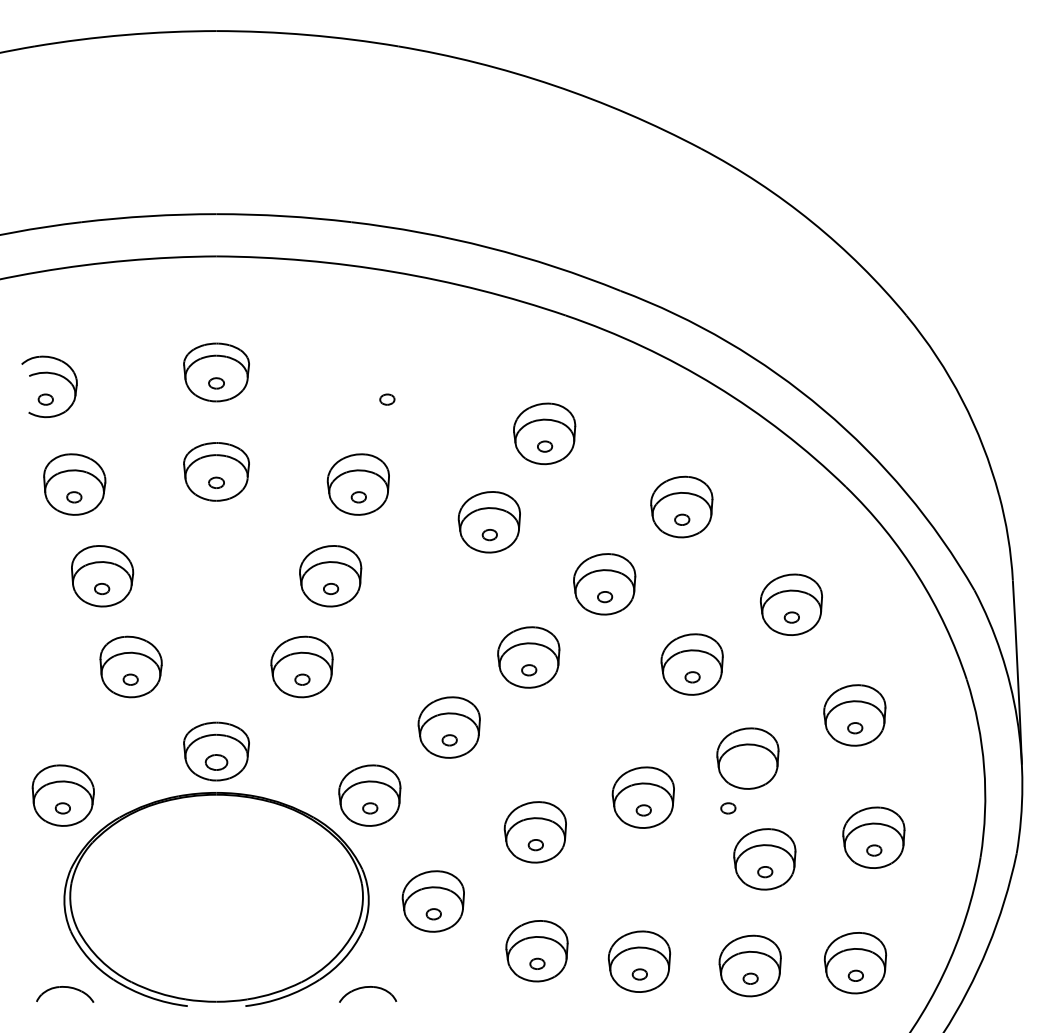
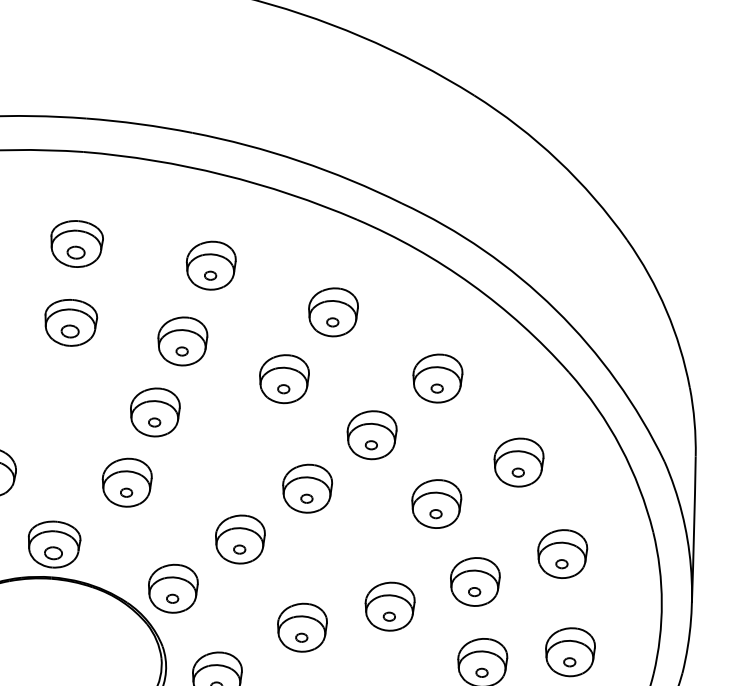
part: (216, 383) -> (76, 252), size x1.43
part: (386, 386) -> (210, 265), added
part: (216, 482) -> (70, 331), size x1.43
part: (728, 808) -> (474, 592), moved

